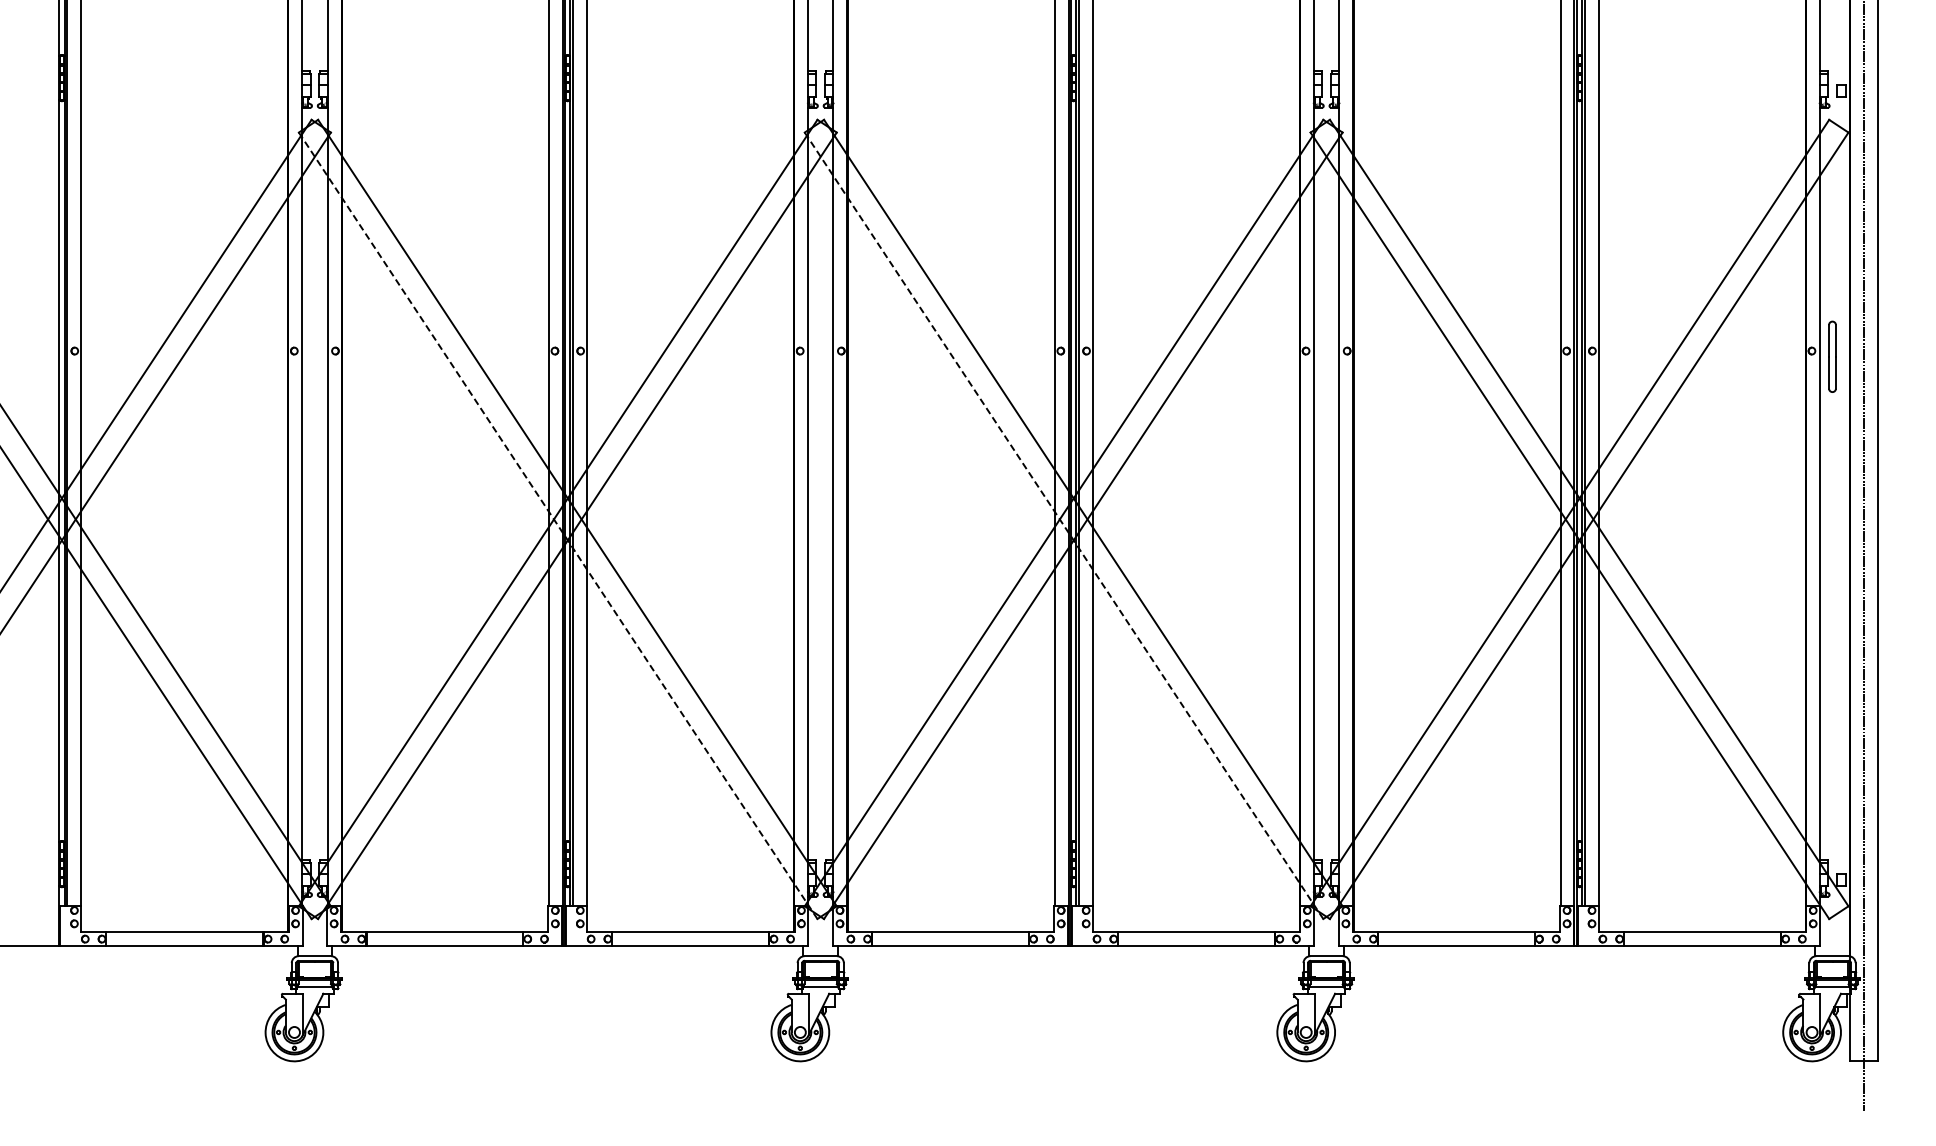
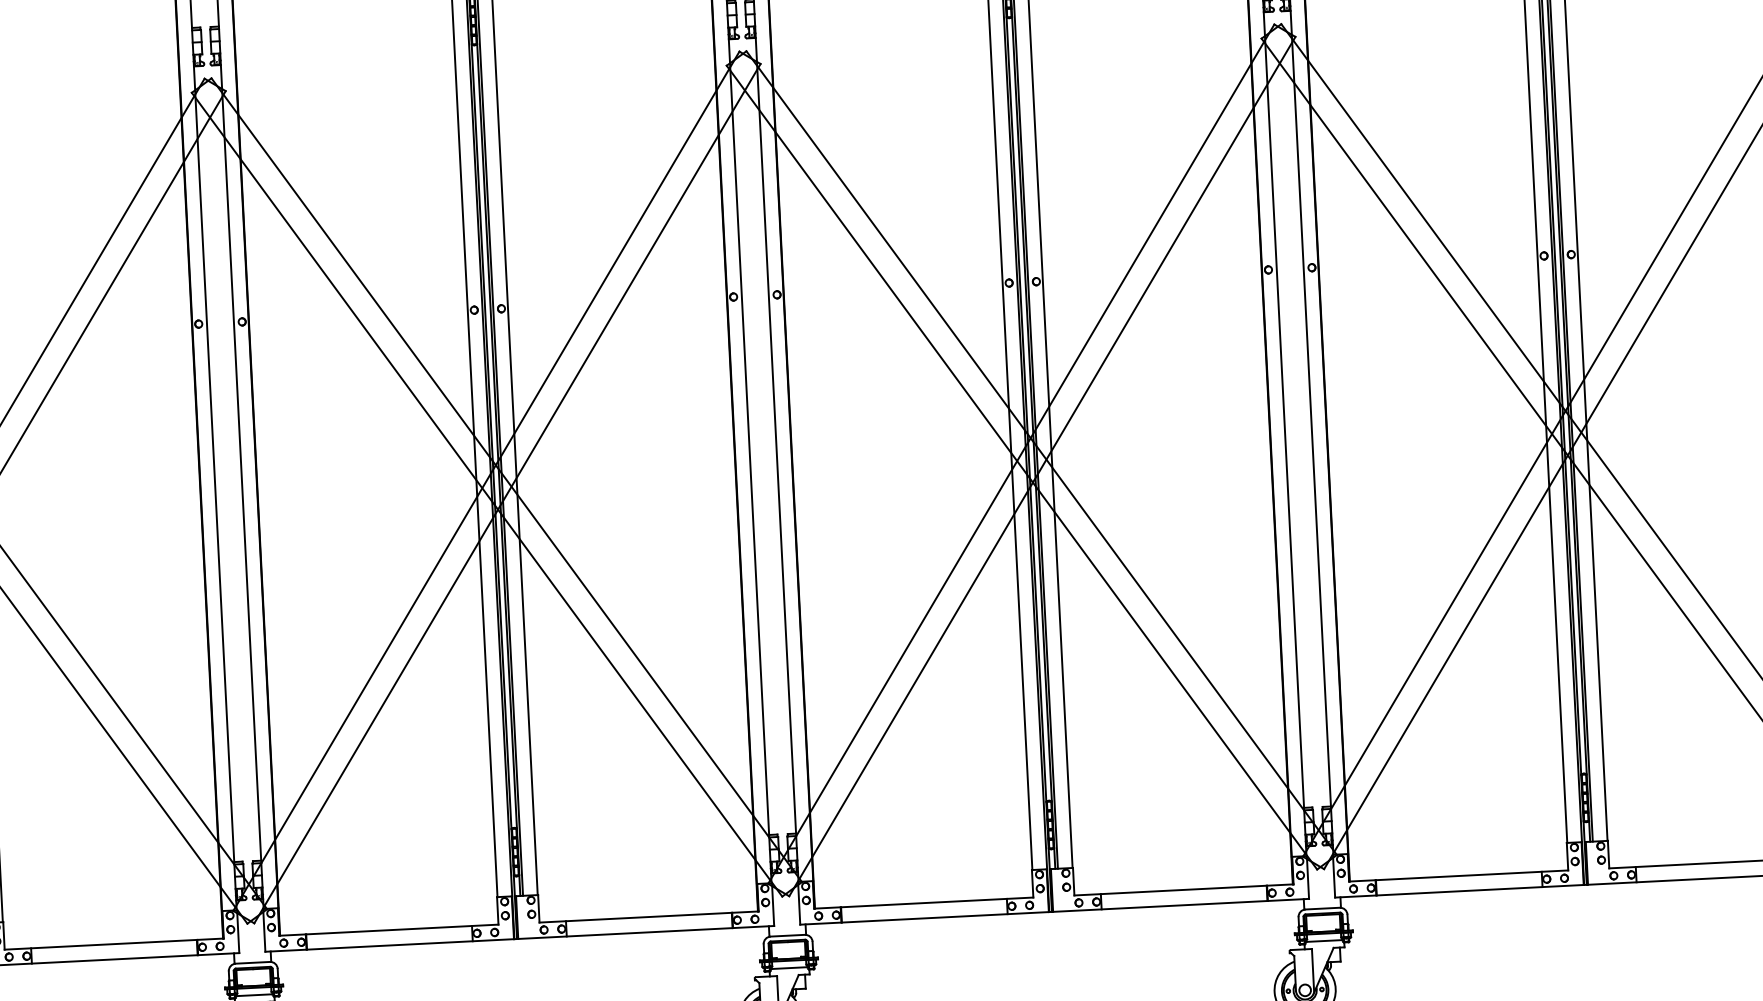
line: (557, 525) -> (486, 494), dashed -> solid
line: (1063, 525) -> (1021, 467), dashed -> solid

